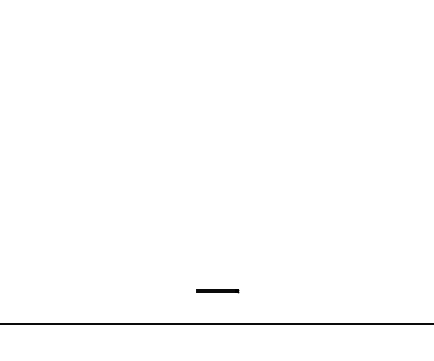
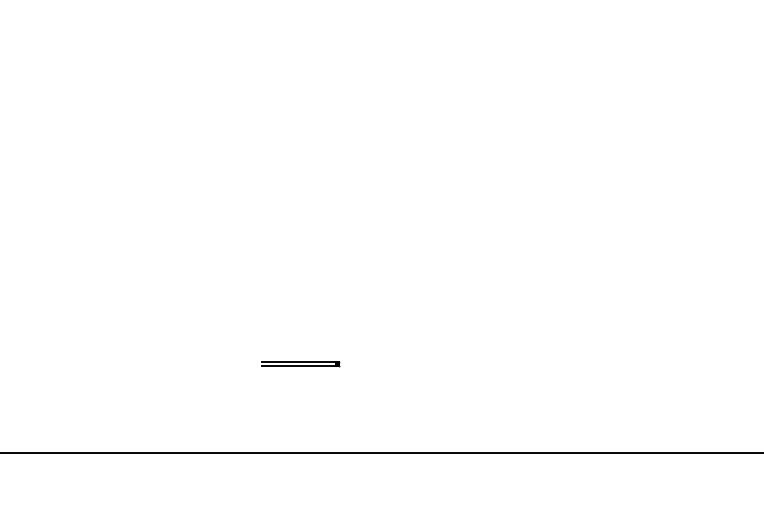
line: (217, 291) -> (300, 364), moved

